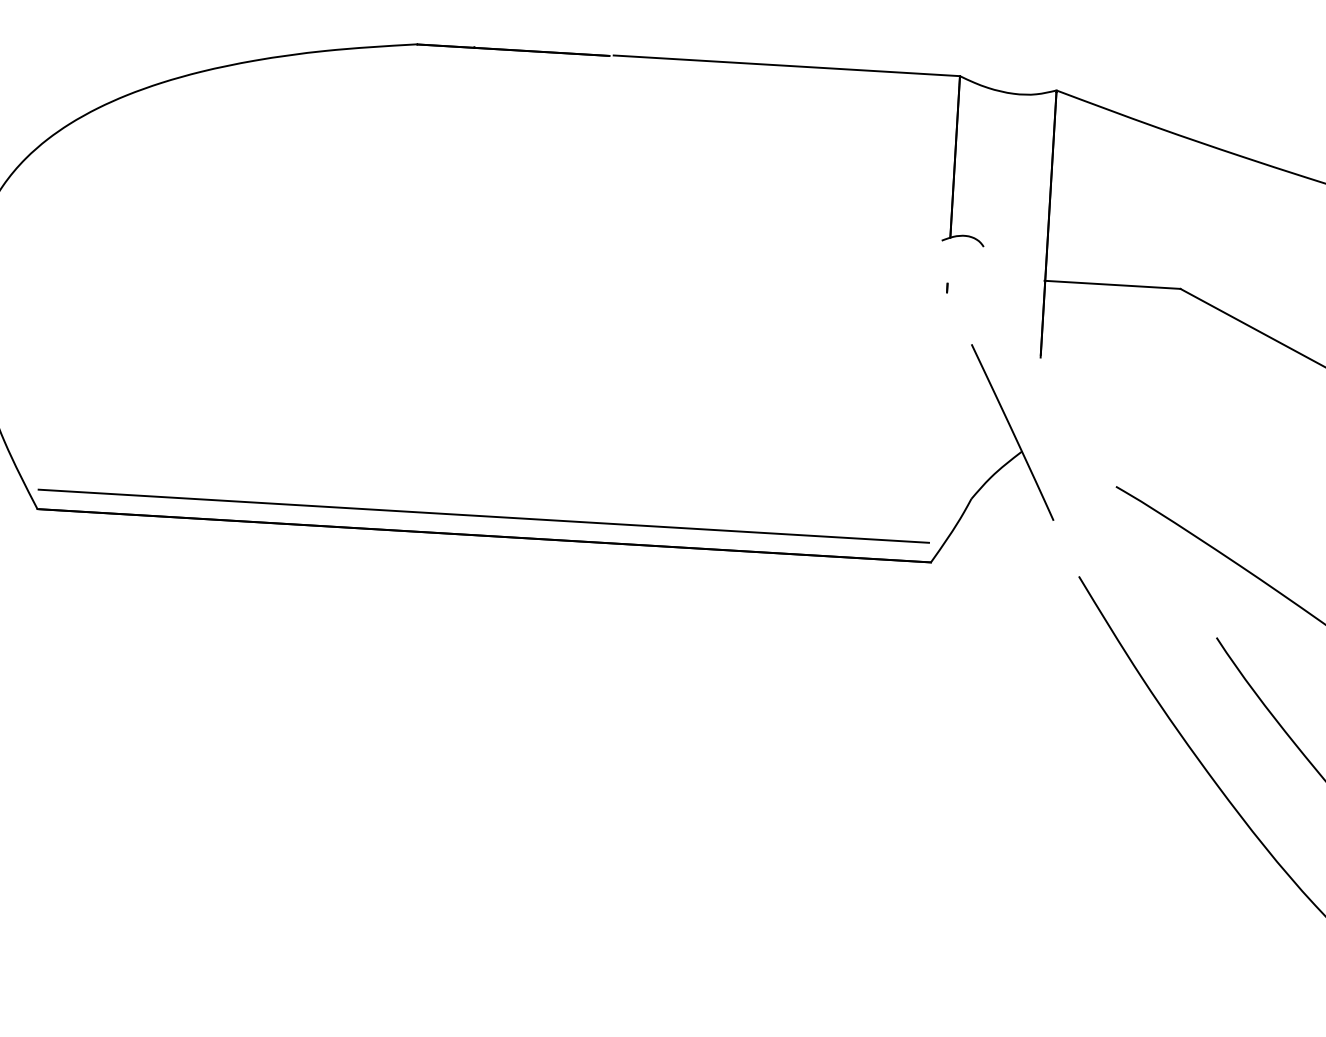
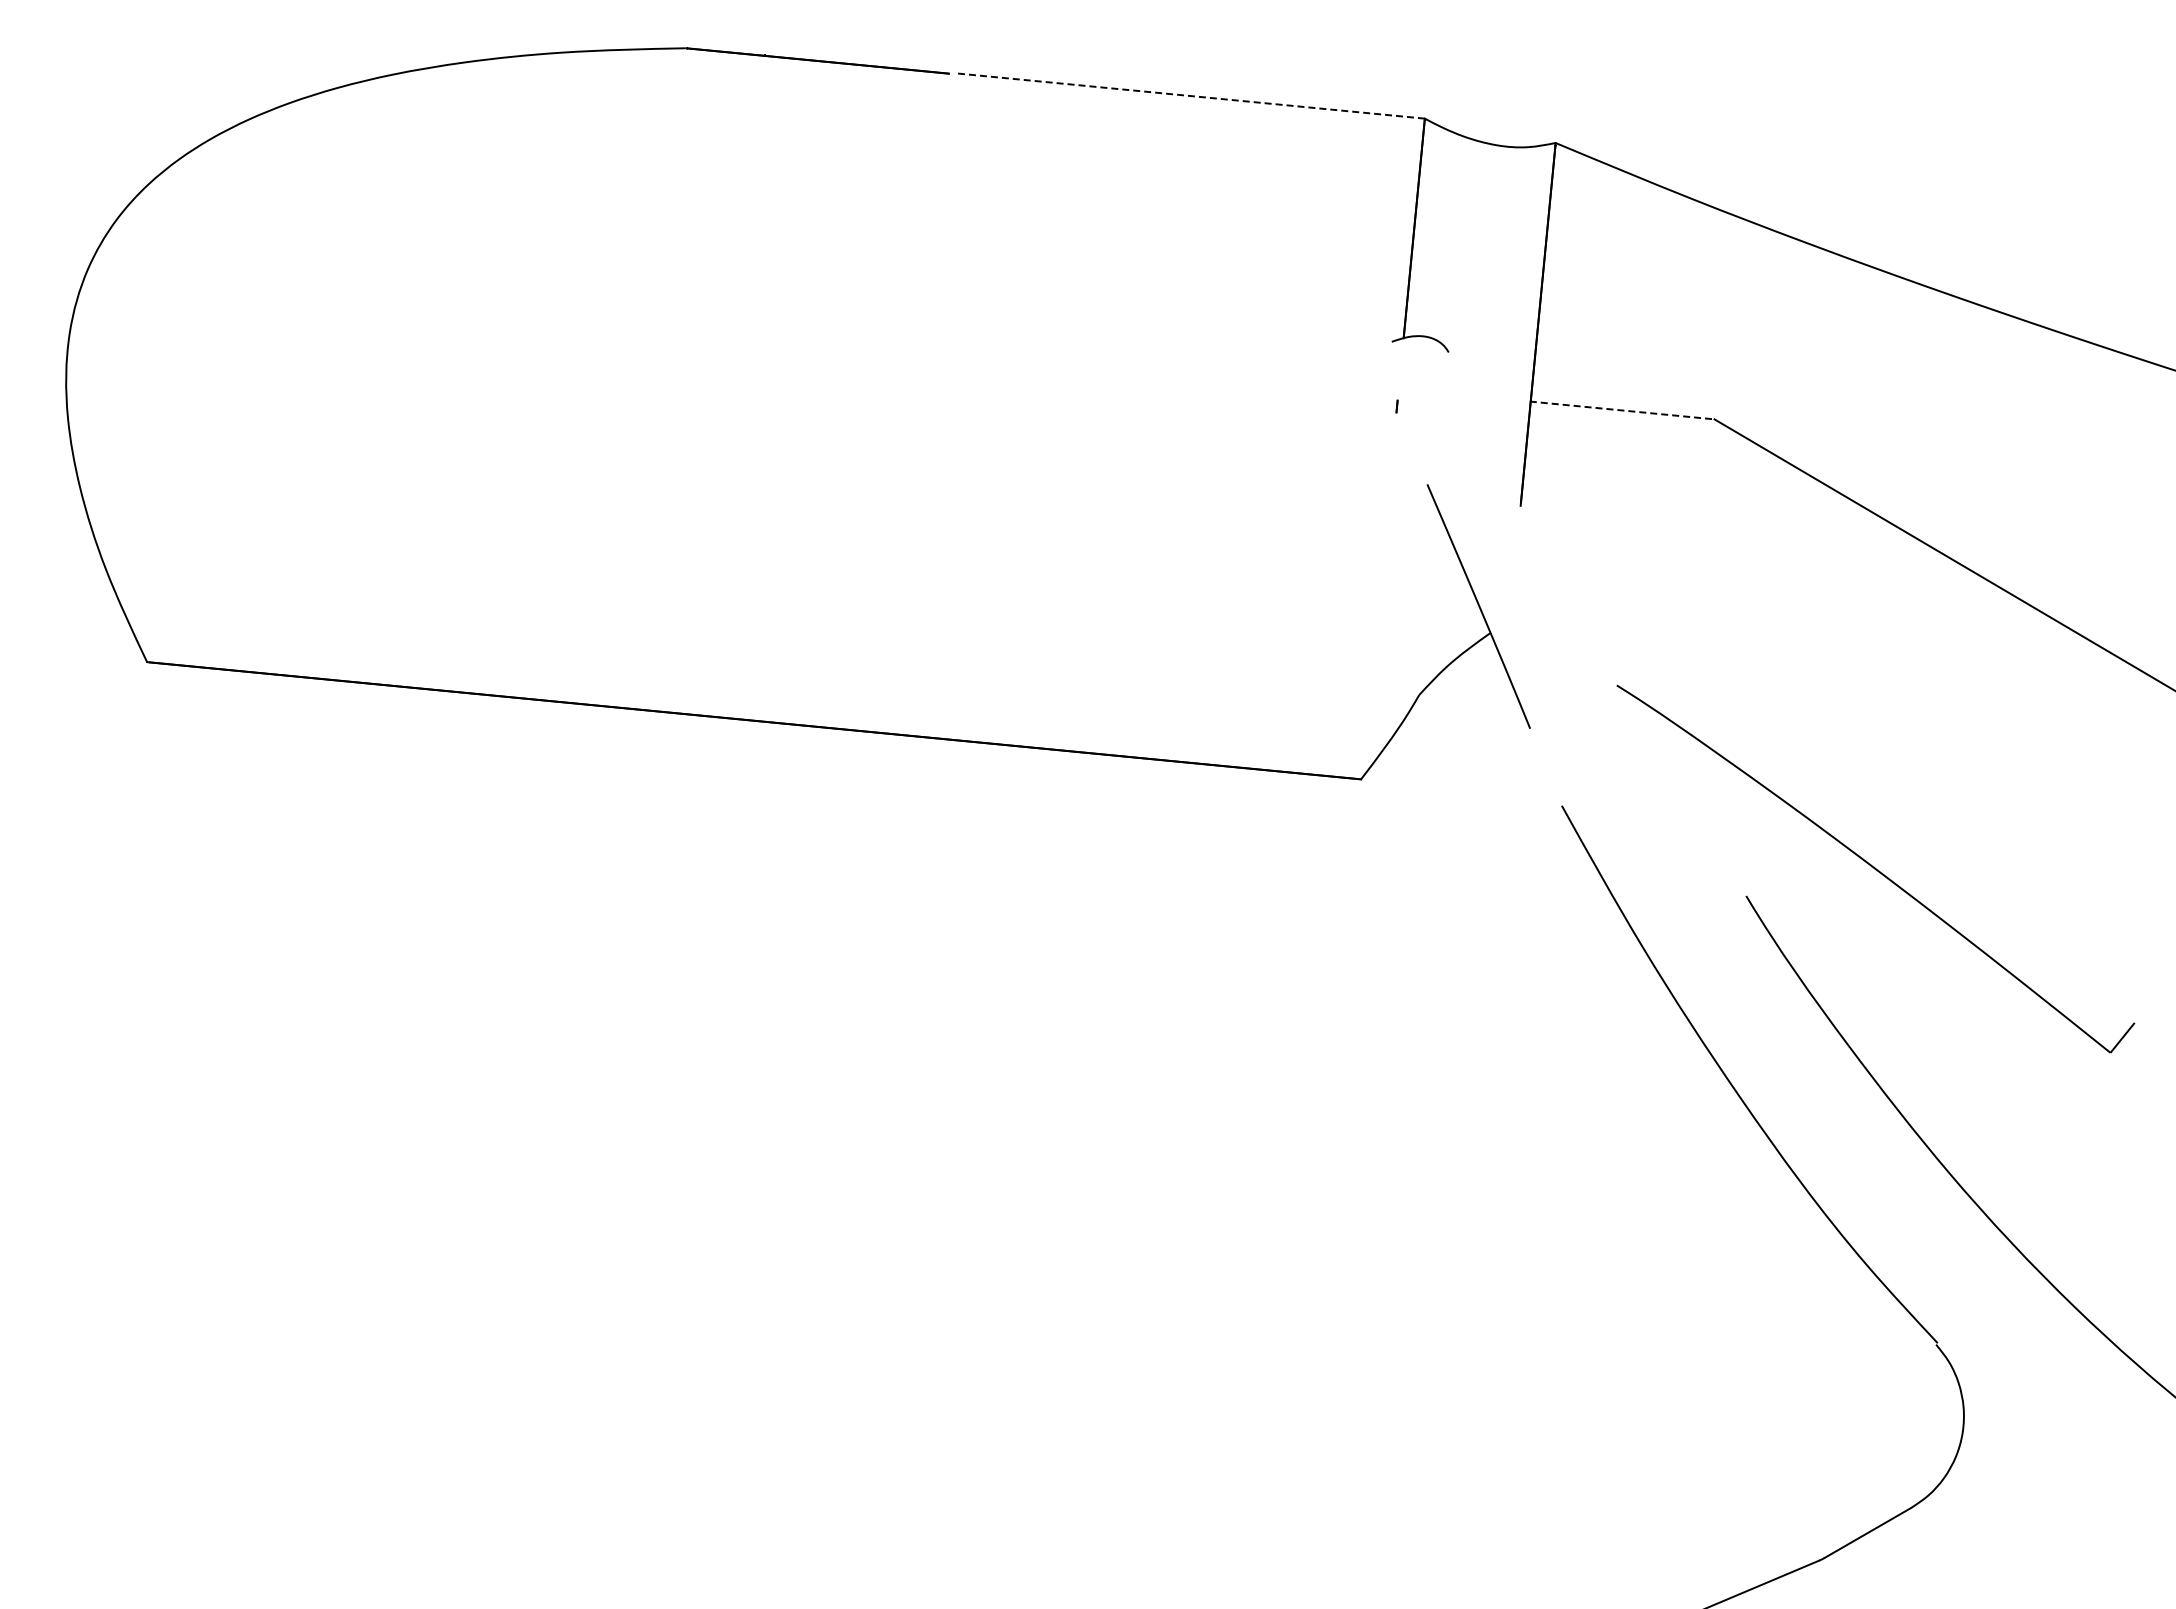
line: (786, 65) -> (1189, 95), solid -> dashed
line: (1112, 284) -> (1622, 410), solid -> dashed
line: (483, 515) -> (754, 693), removed

